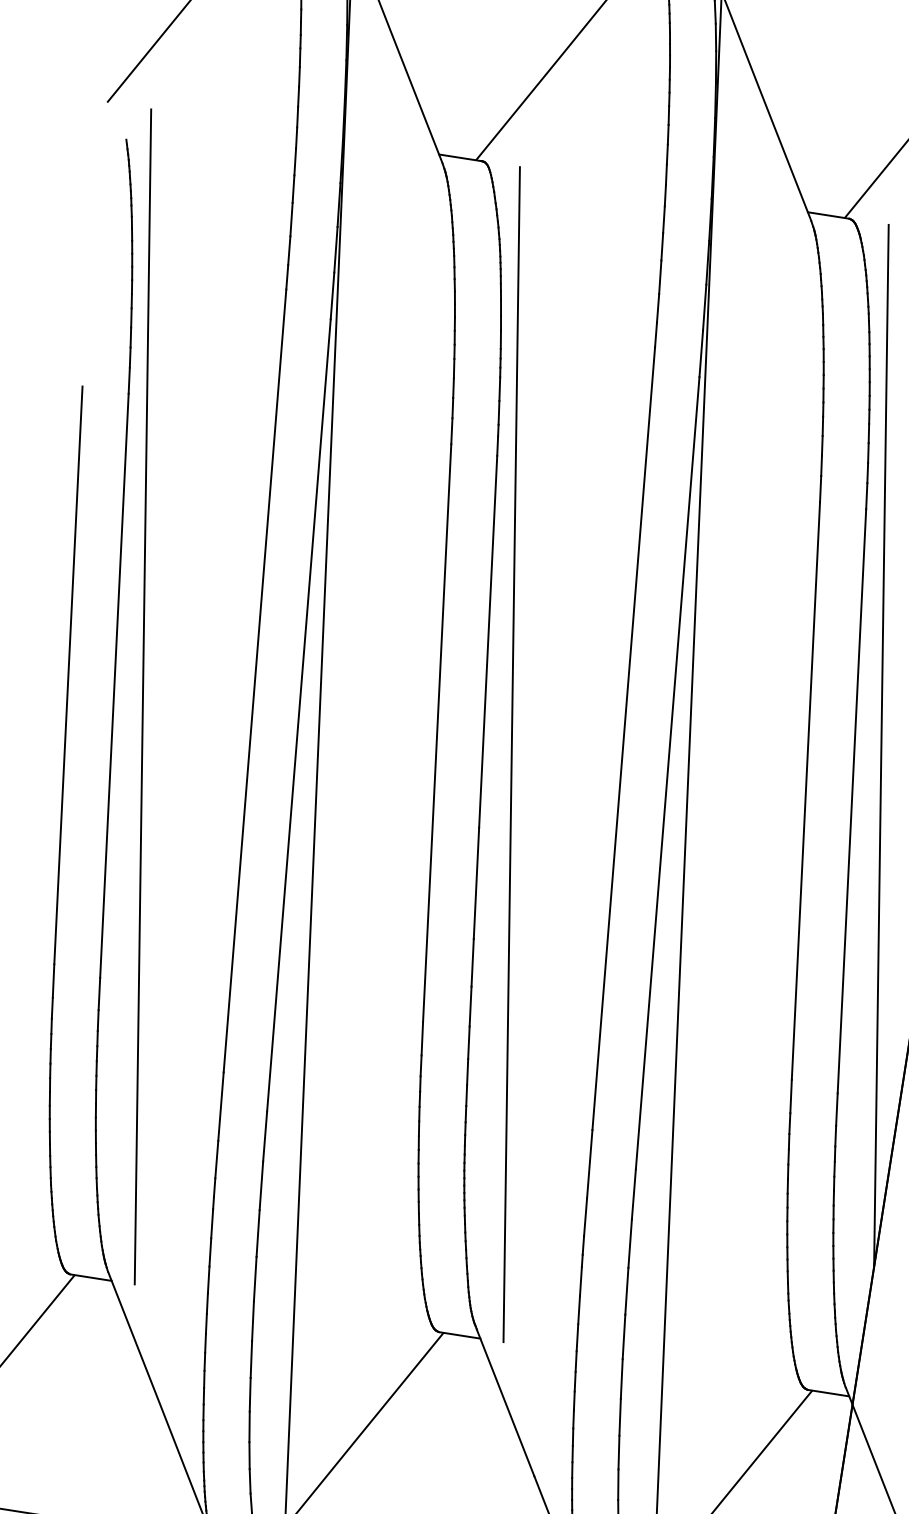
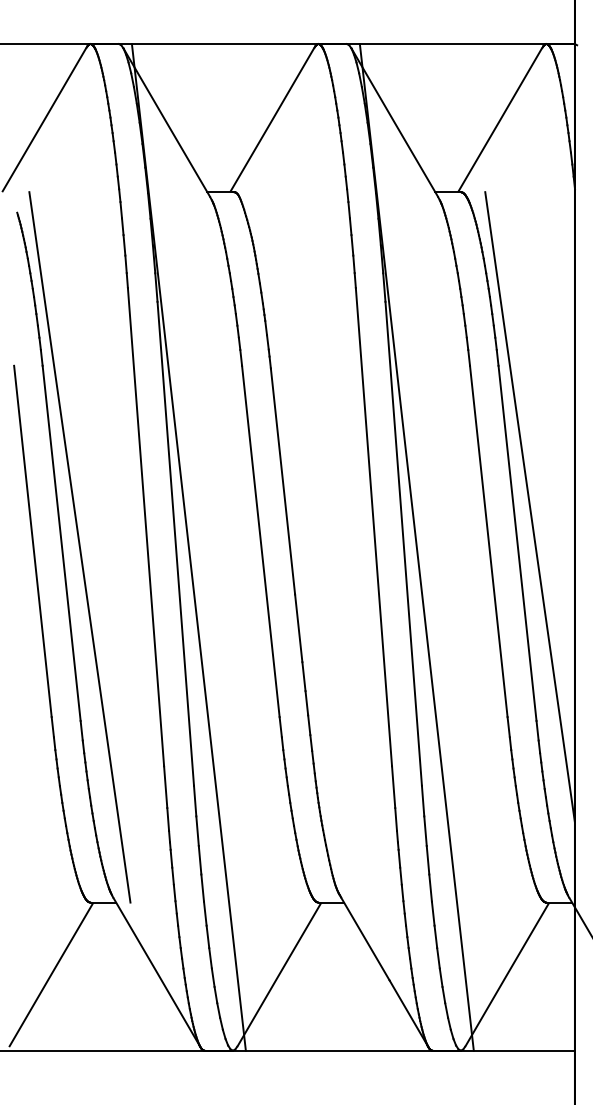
line: (511, 754) -> (307, 547), removed

